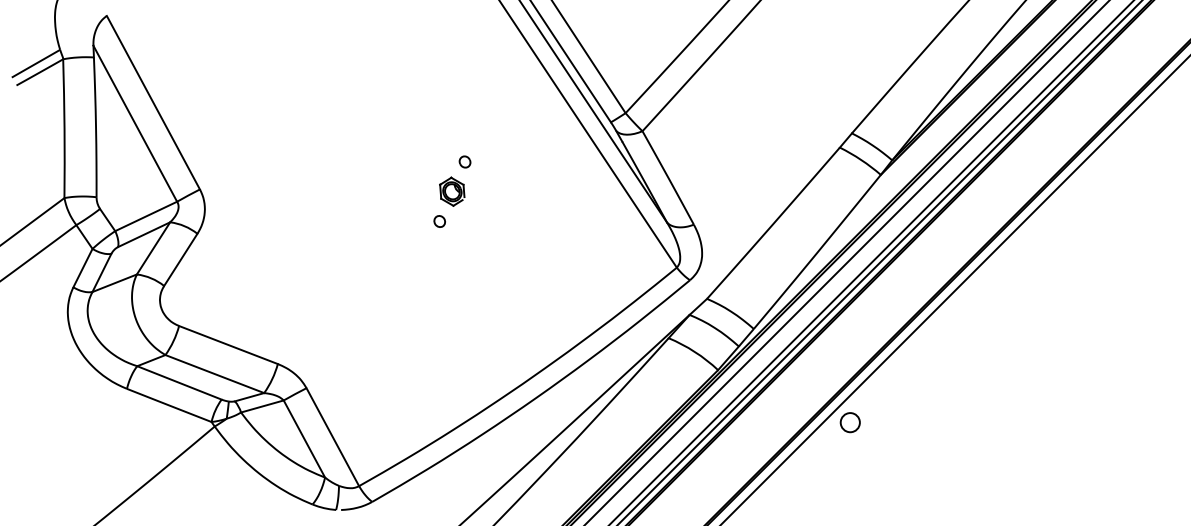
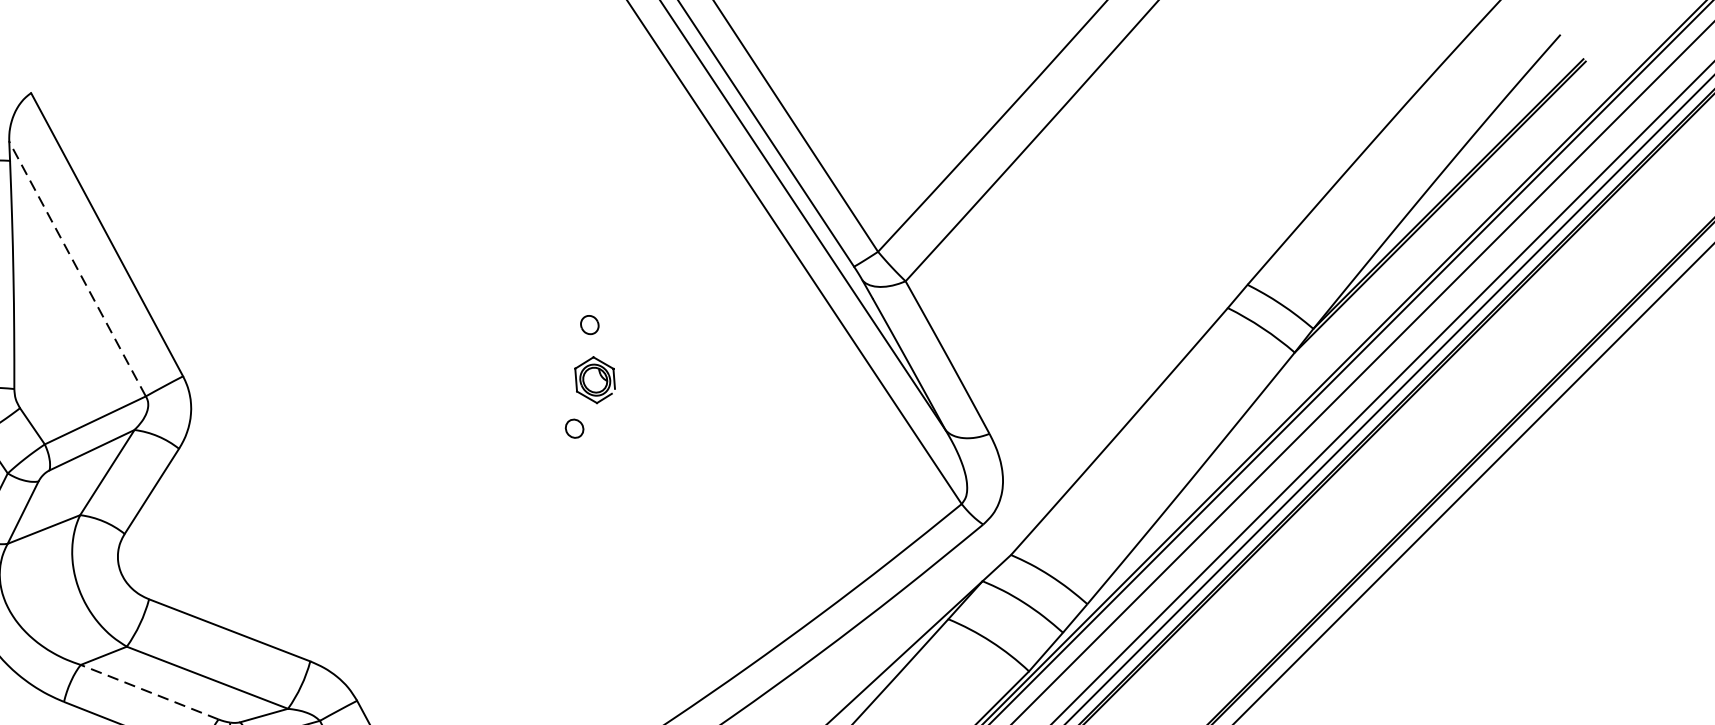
line: (135, 123) -> (77, 268), solid -> dashed
part: (464, 161) -> (588, 324), moved
line: (179, 382) -> (149, 691), solid -> dashed

